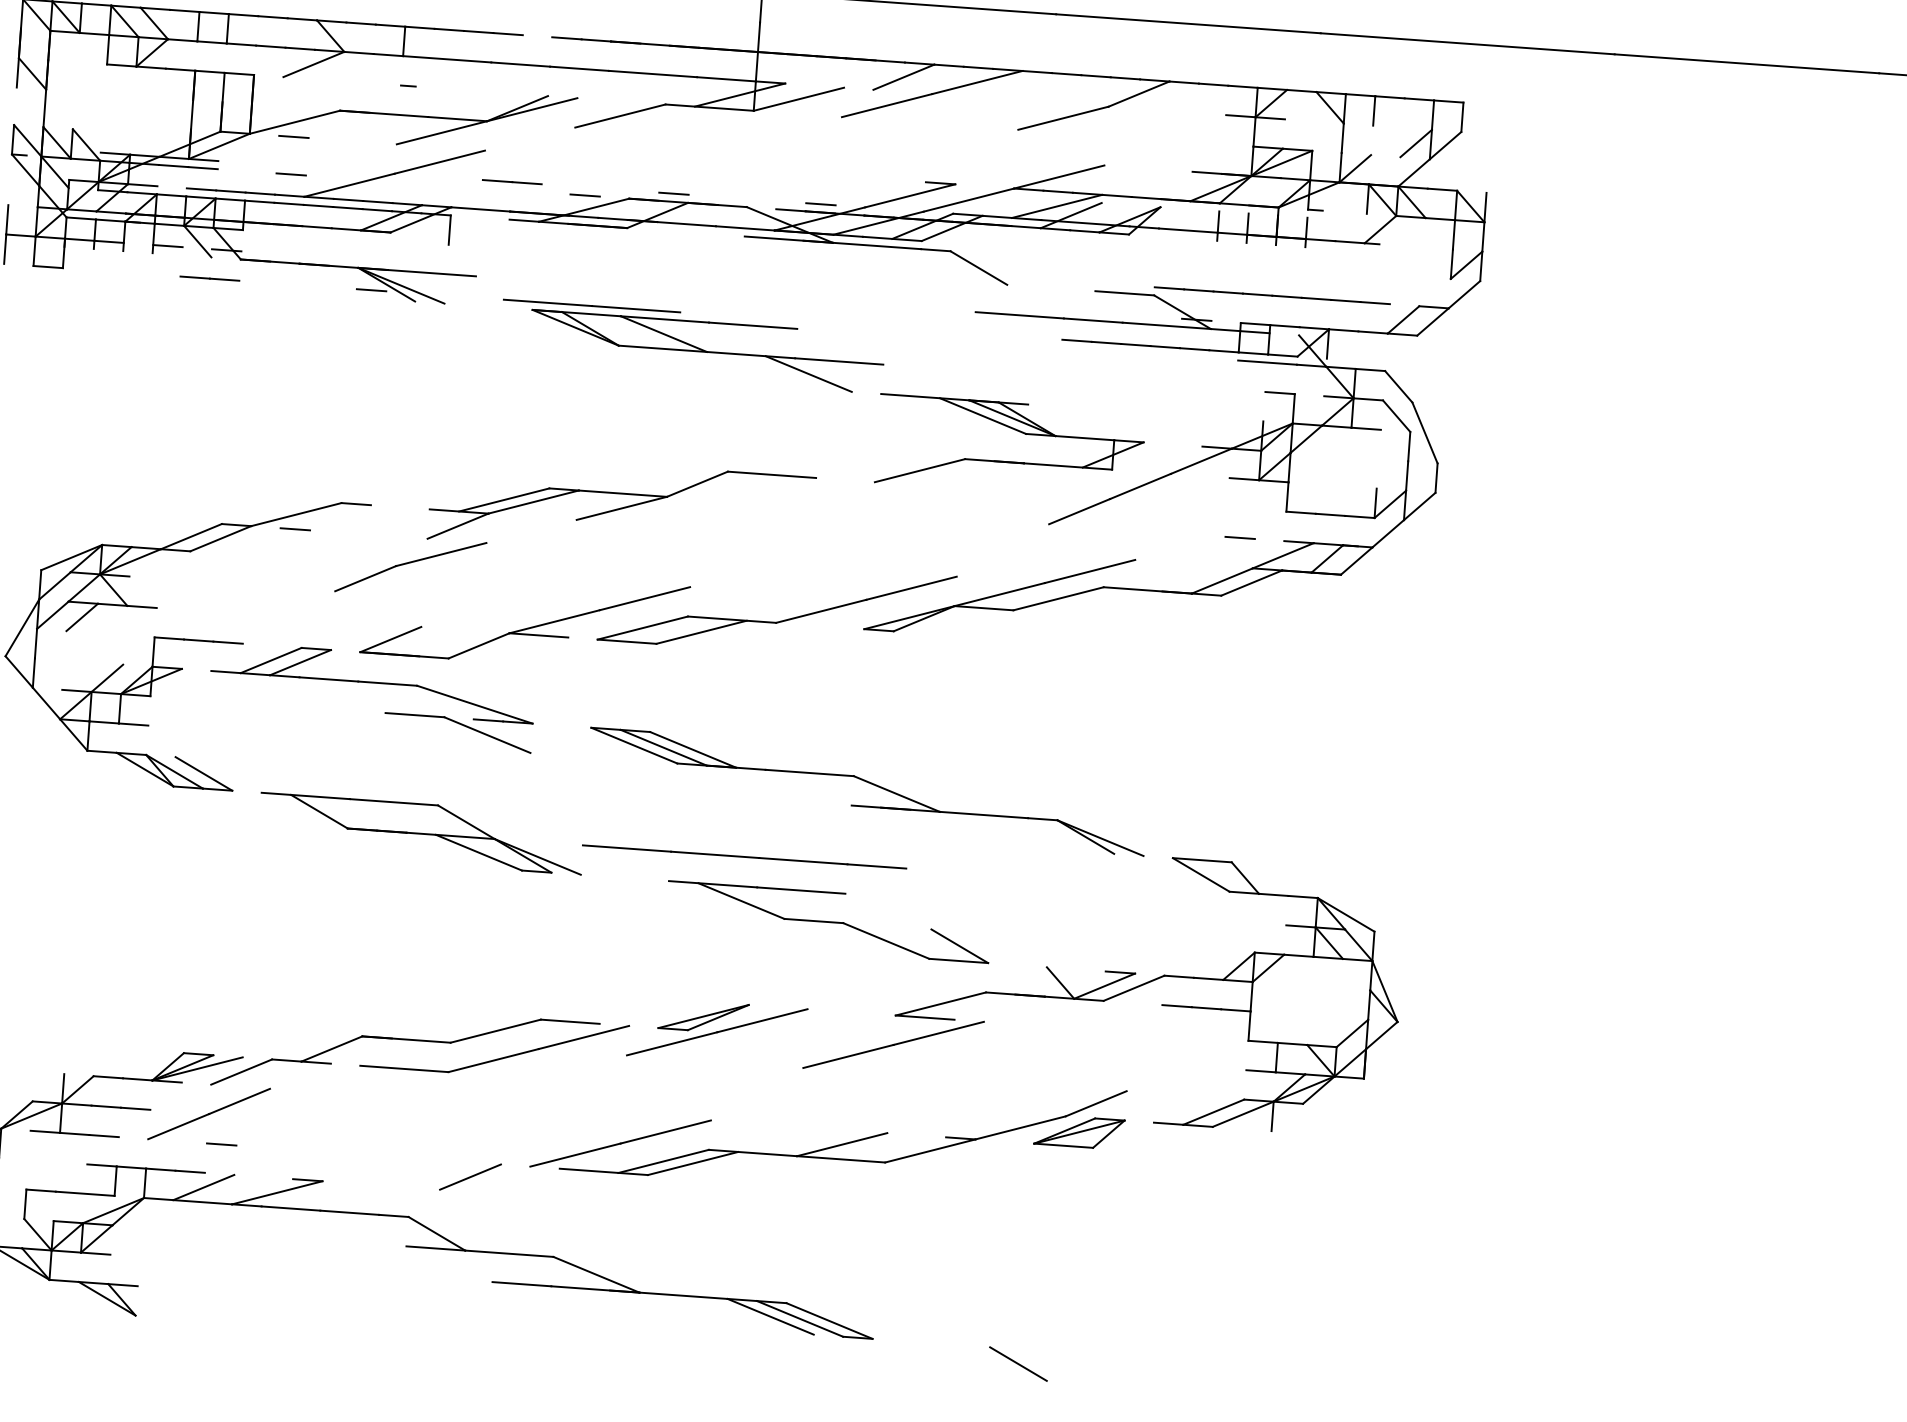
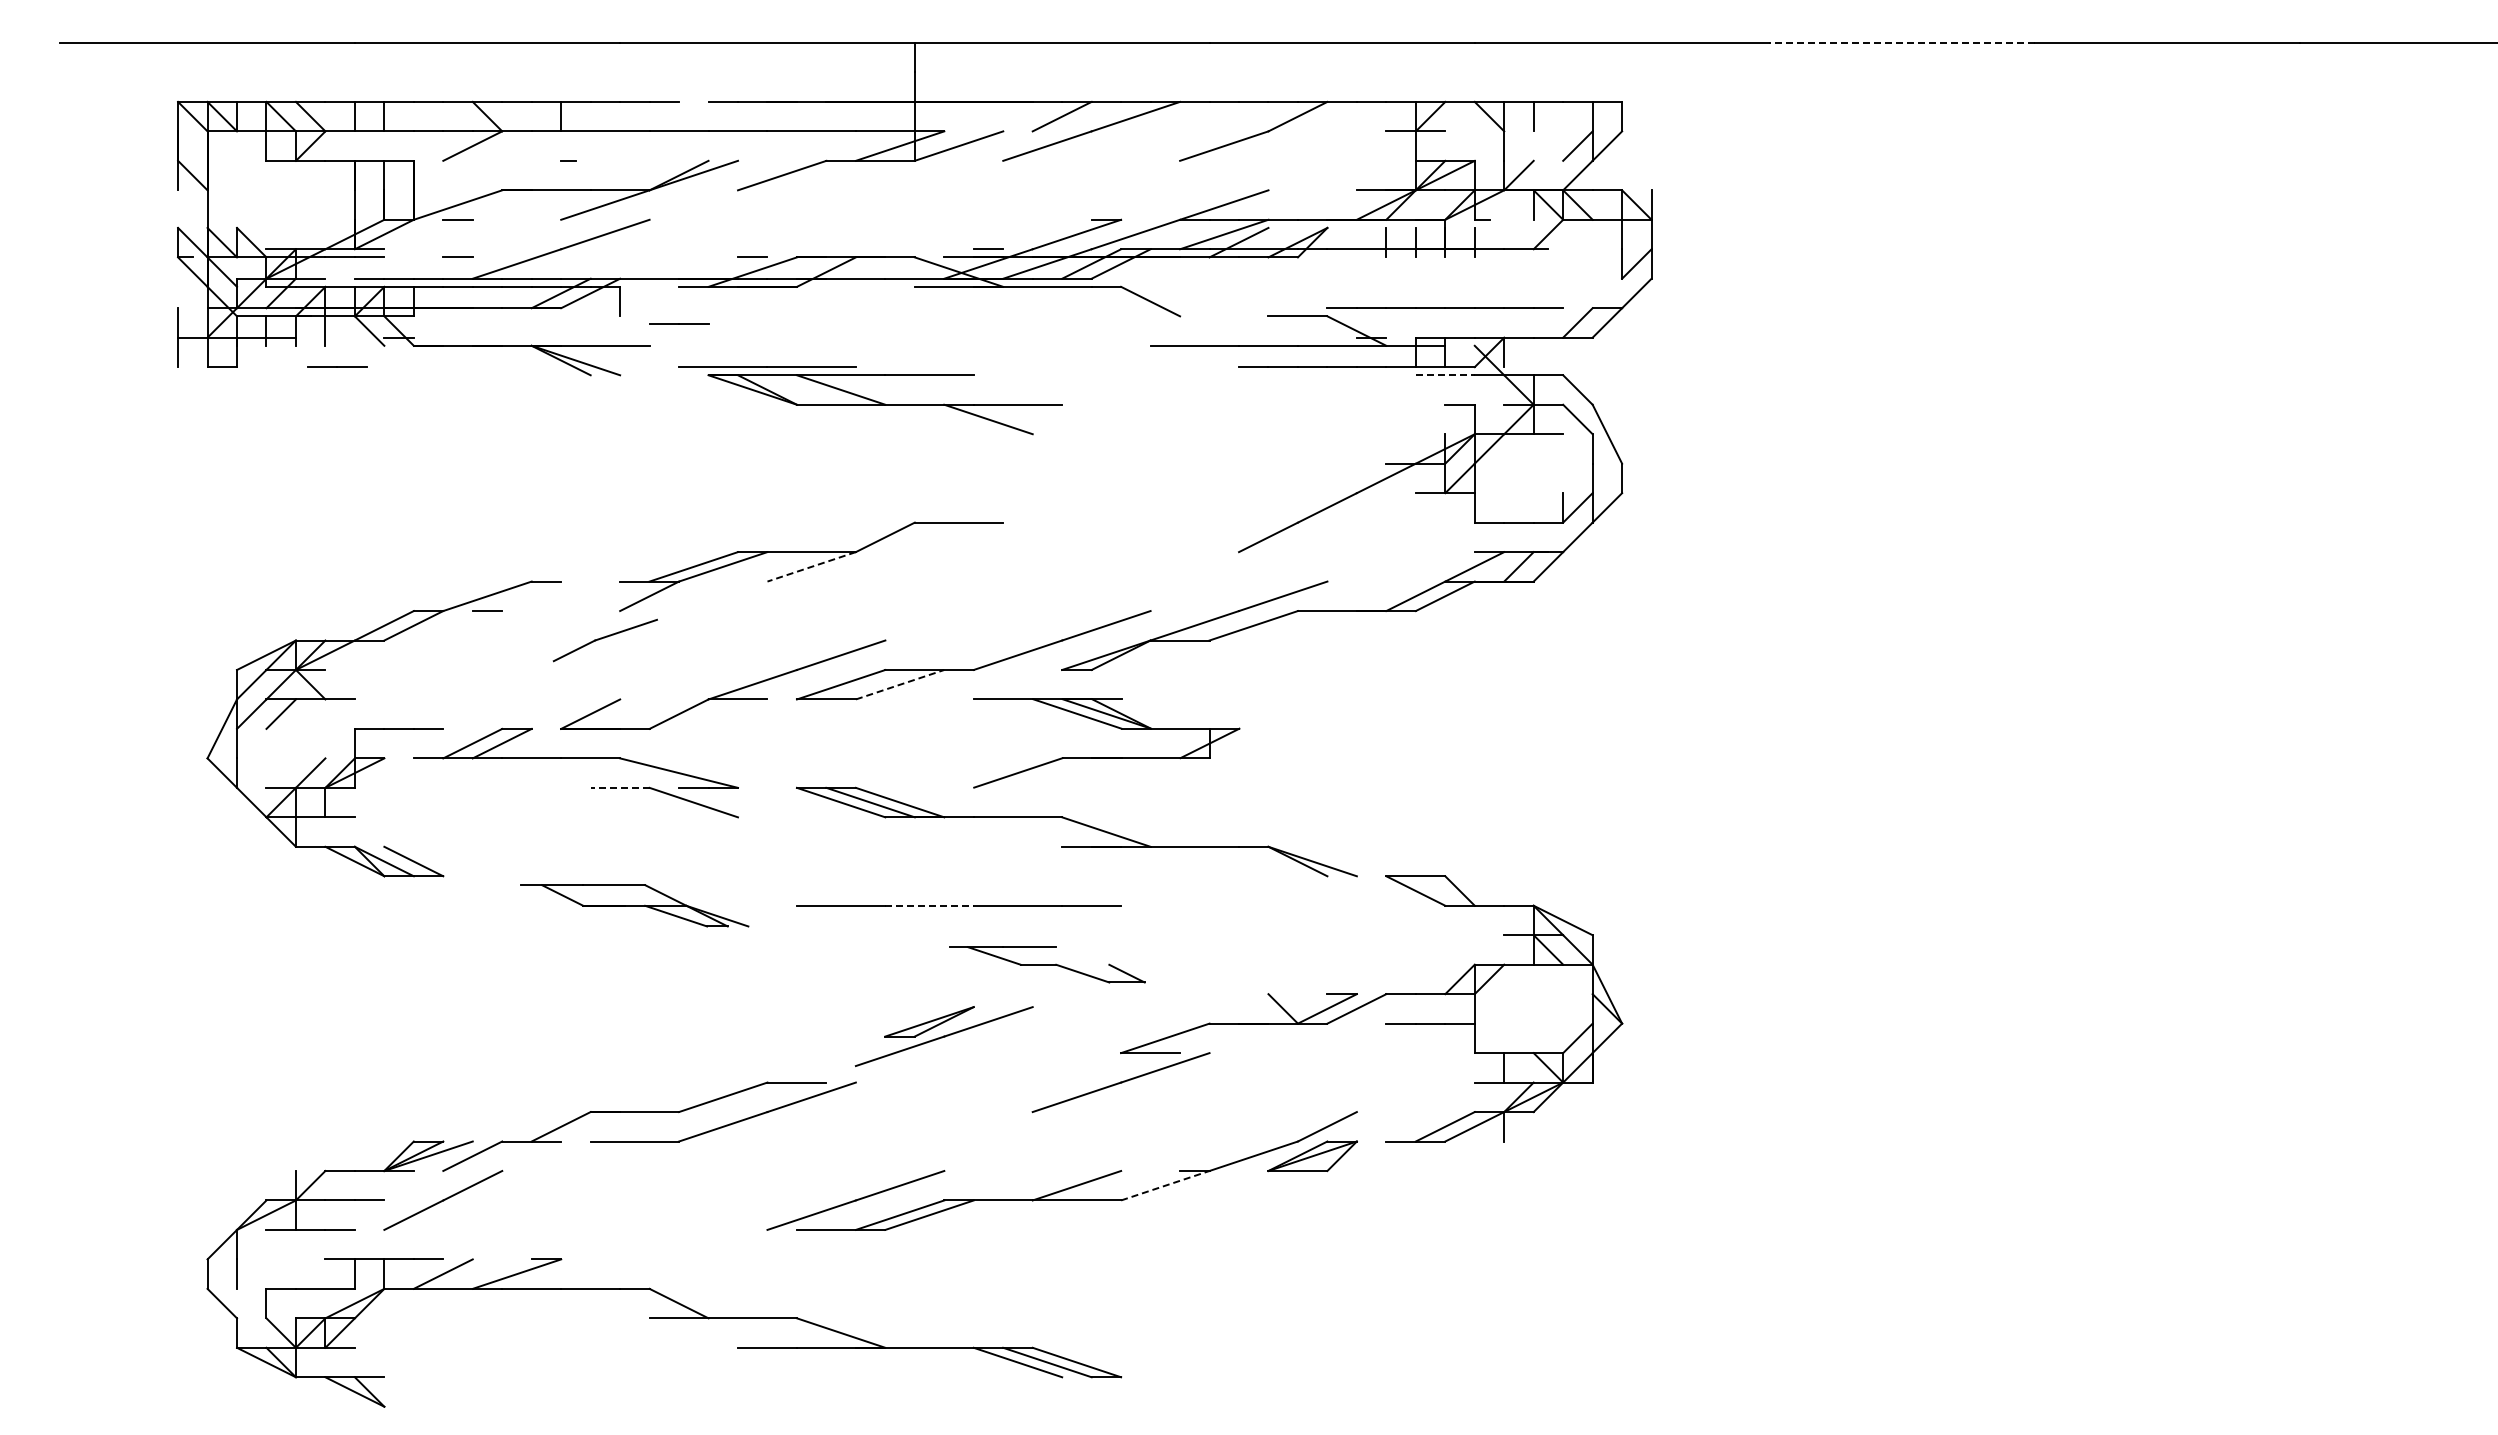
line: (1747, 63) -> (1902, 42), solid -> dashed
line: (512, 181) -> (679, 323), moved
line: (673, 193) -> (840, 249), removed
line: (167, 245) -> (339, 337), removed
line: (210, 278) -> (337, 366), moved
line: (371, 290) -> (546, 367), removed
line: (1267, 362) -> (1445, 375), solid -> dashed
part: (1009, 461) -> (1106, 757), moved
line: (621, 508) -> (811, 566), solid -> dashed
line: (1240, 538) -> (1430, 552), removed
part: (410, 567) -> (605, 640), size x0.7
line: (702, 632) -> (900, 684), solid -> dashed
line: (414, 714) -> (619, 787), solid -> dashed
part: (420, 833) -> (634, 905), size x0.7
line: (716, 854) -> (930, 905), solid -> dashed
part: (828, 921) -> (1047, 964), size x0.6
part: (716, 1032) -> (943, 1036), moved
line: (221, 1144) -> (457, 1229), removed
line: (930, 1150) -> (1165, 1185), solid -> dashed
line: (470, 1176) -> (708, 1244), removed
line: (1018, 1363) -> (1268, 1391), removed

